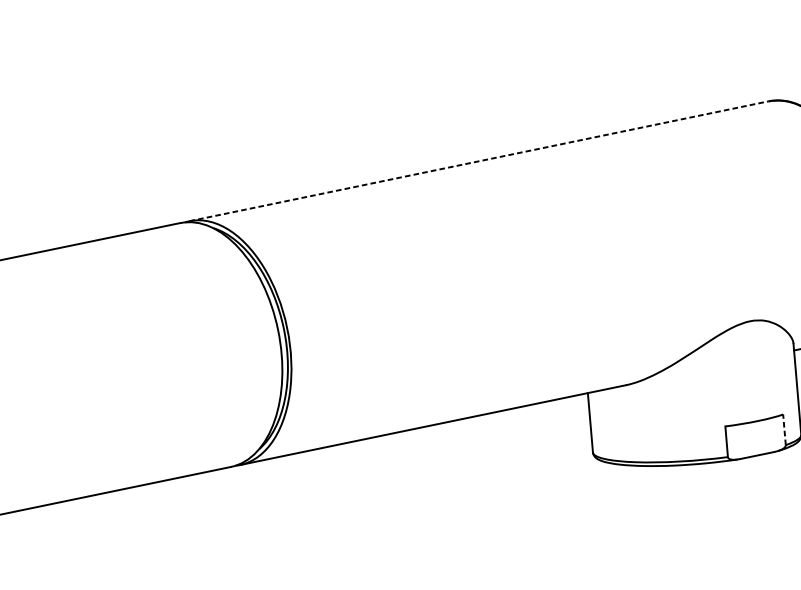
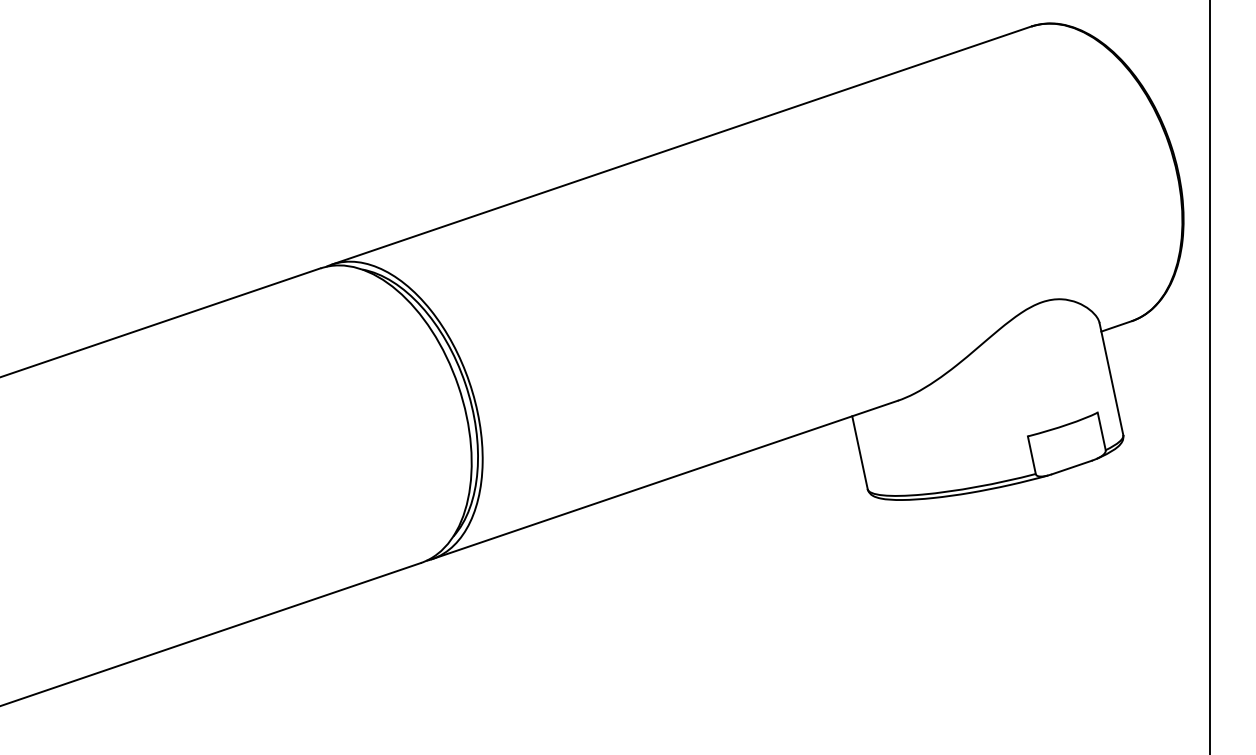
line: (479, 161) -> (681, 145), dashed -> solid
line: (784, 429) -> (1101, 430), dashed -> solid

